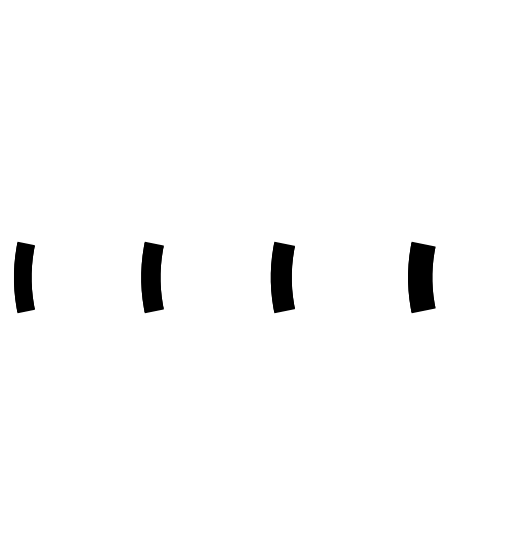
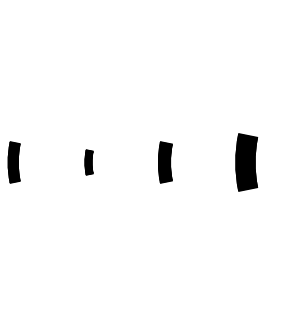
part: (151, 277) -> (88, 162), size x0.6
part: (421, 277) -> (246, 162), size x1.4

